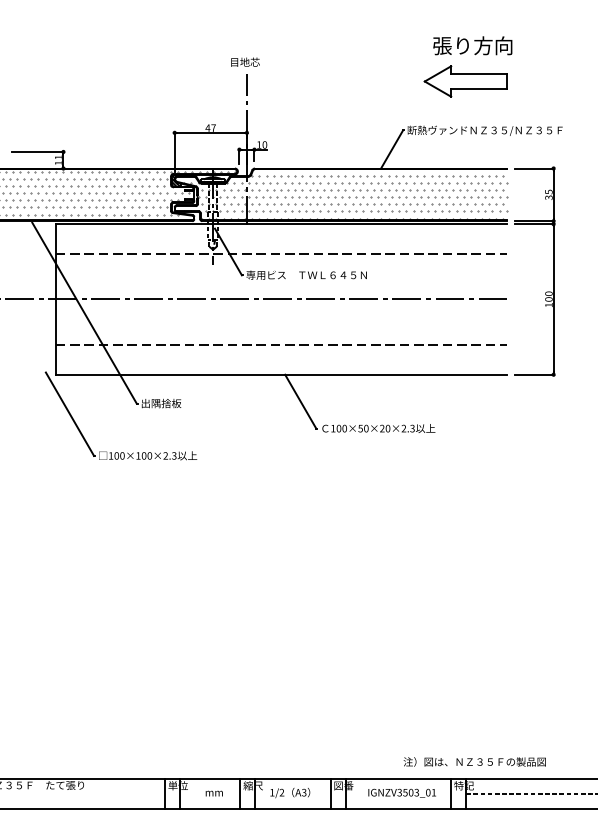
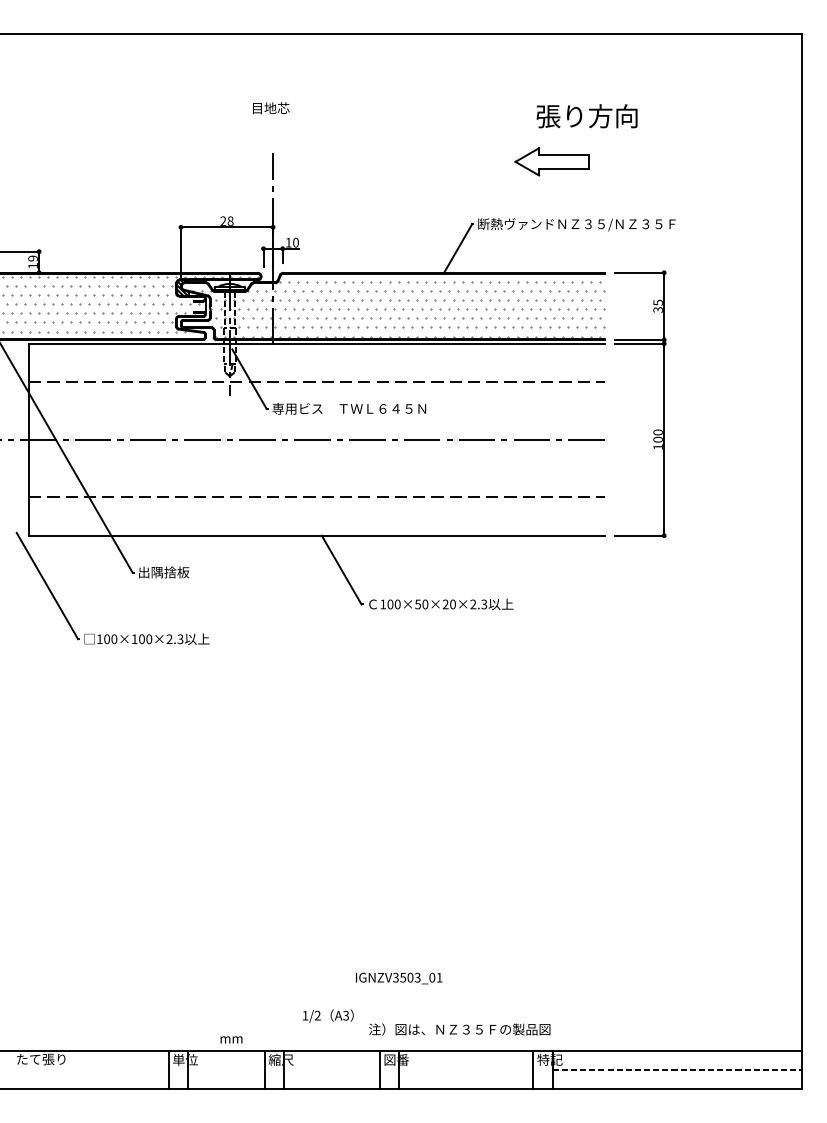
text: (472, 45) -> (586, 116), moved
text: (245, 62) -> (271, 108), moved
part: (465, 81) -> (551, 161), size x0.7
text: (210, 127) -> (226, 220), 47 -> 28
text: (58, 157) -> (32, 258), 11 -> 19
text: (474, 761) -> (459, 1029), moved
text: (290, 792) -> (328, 1015), moved
text: (214, 793) -> (231, 1039), moved
text: (402, 793) -> (399, 978), moved

